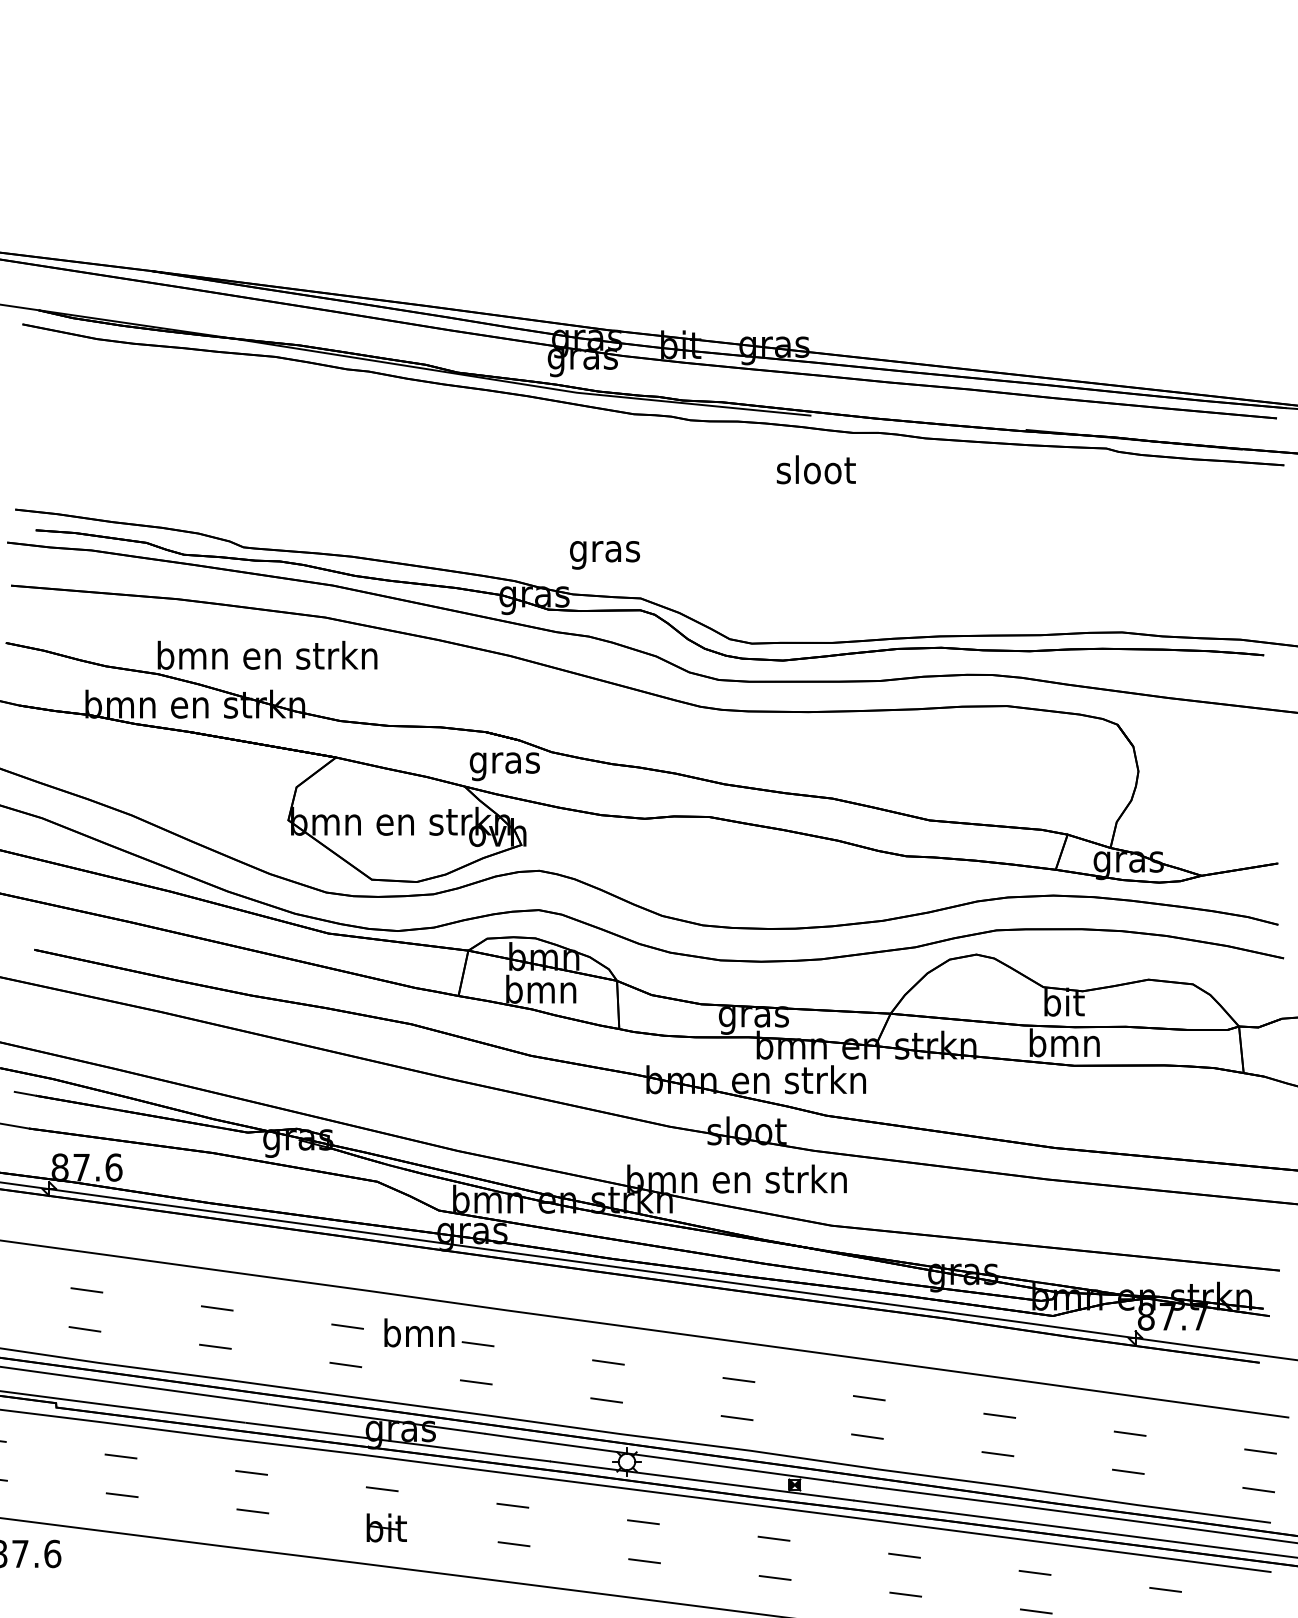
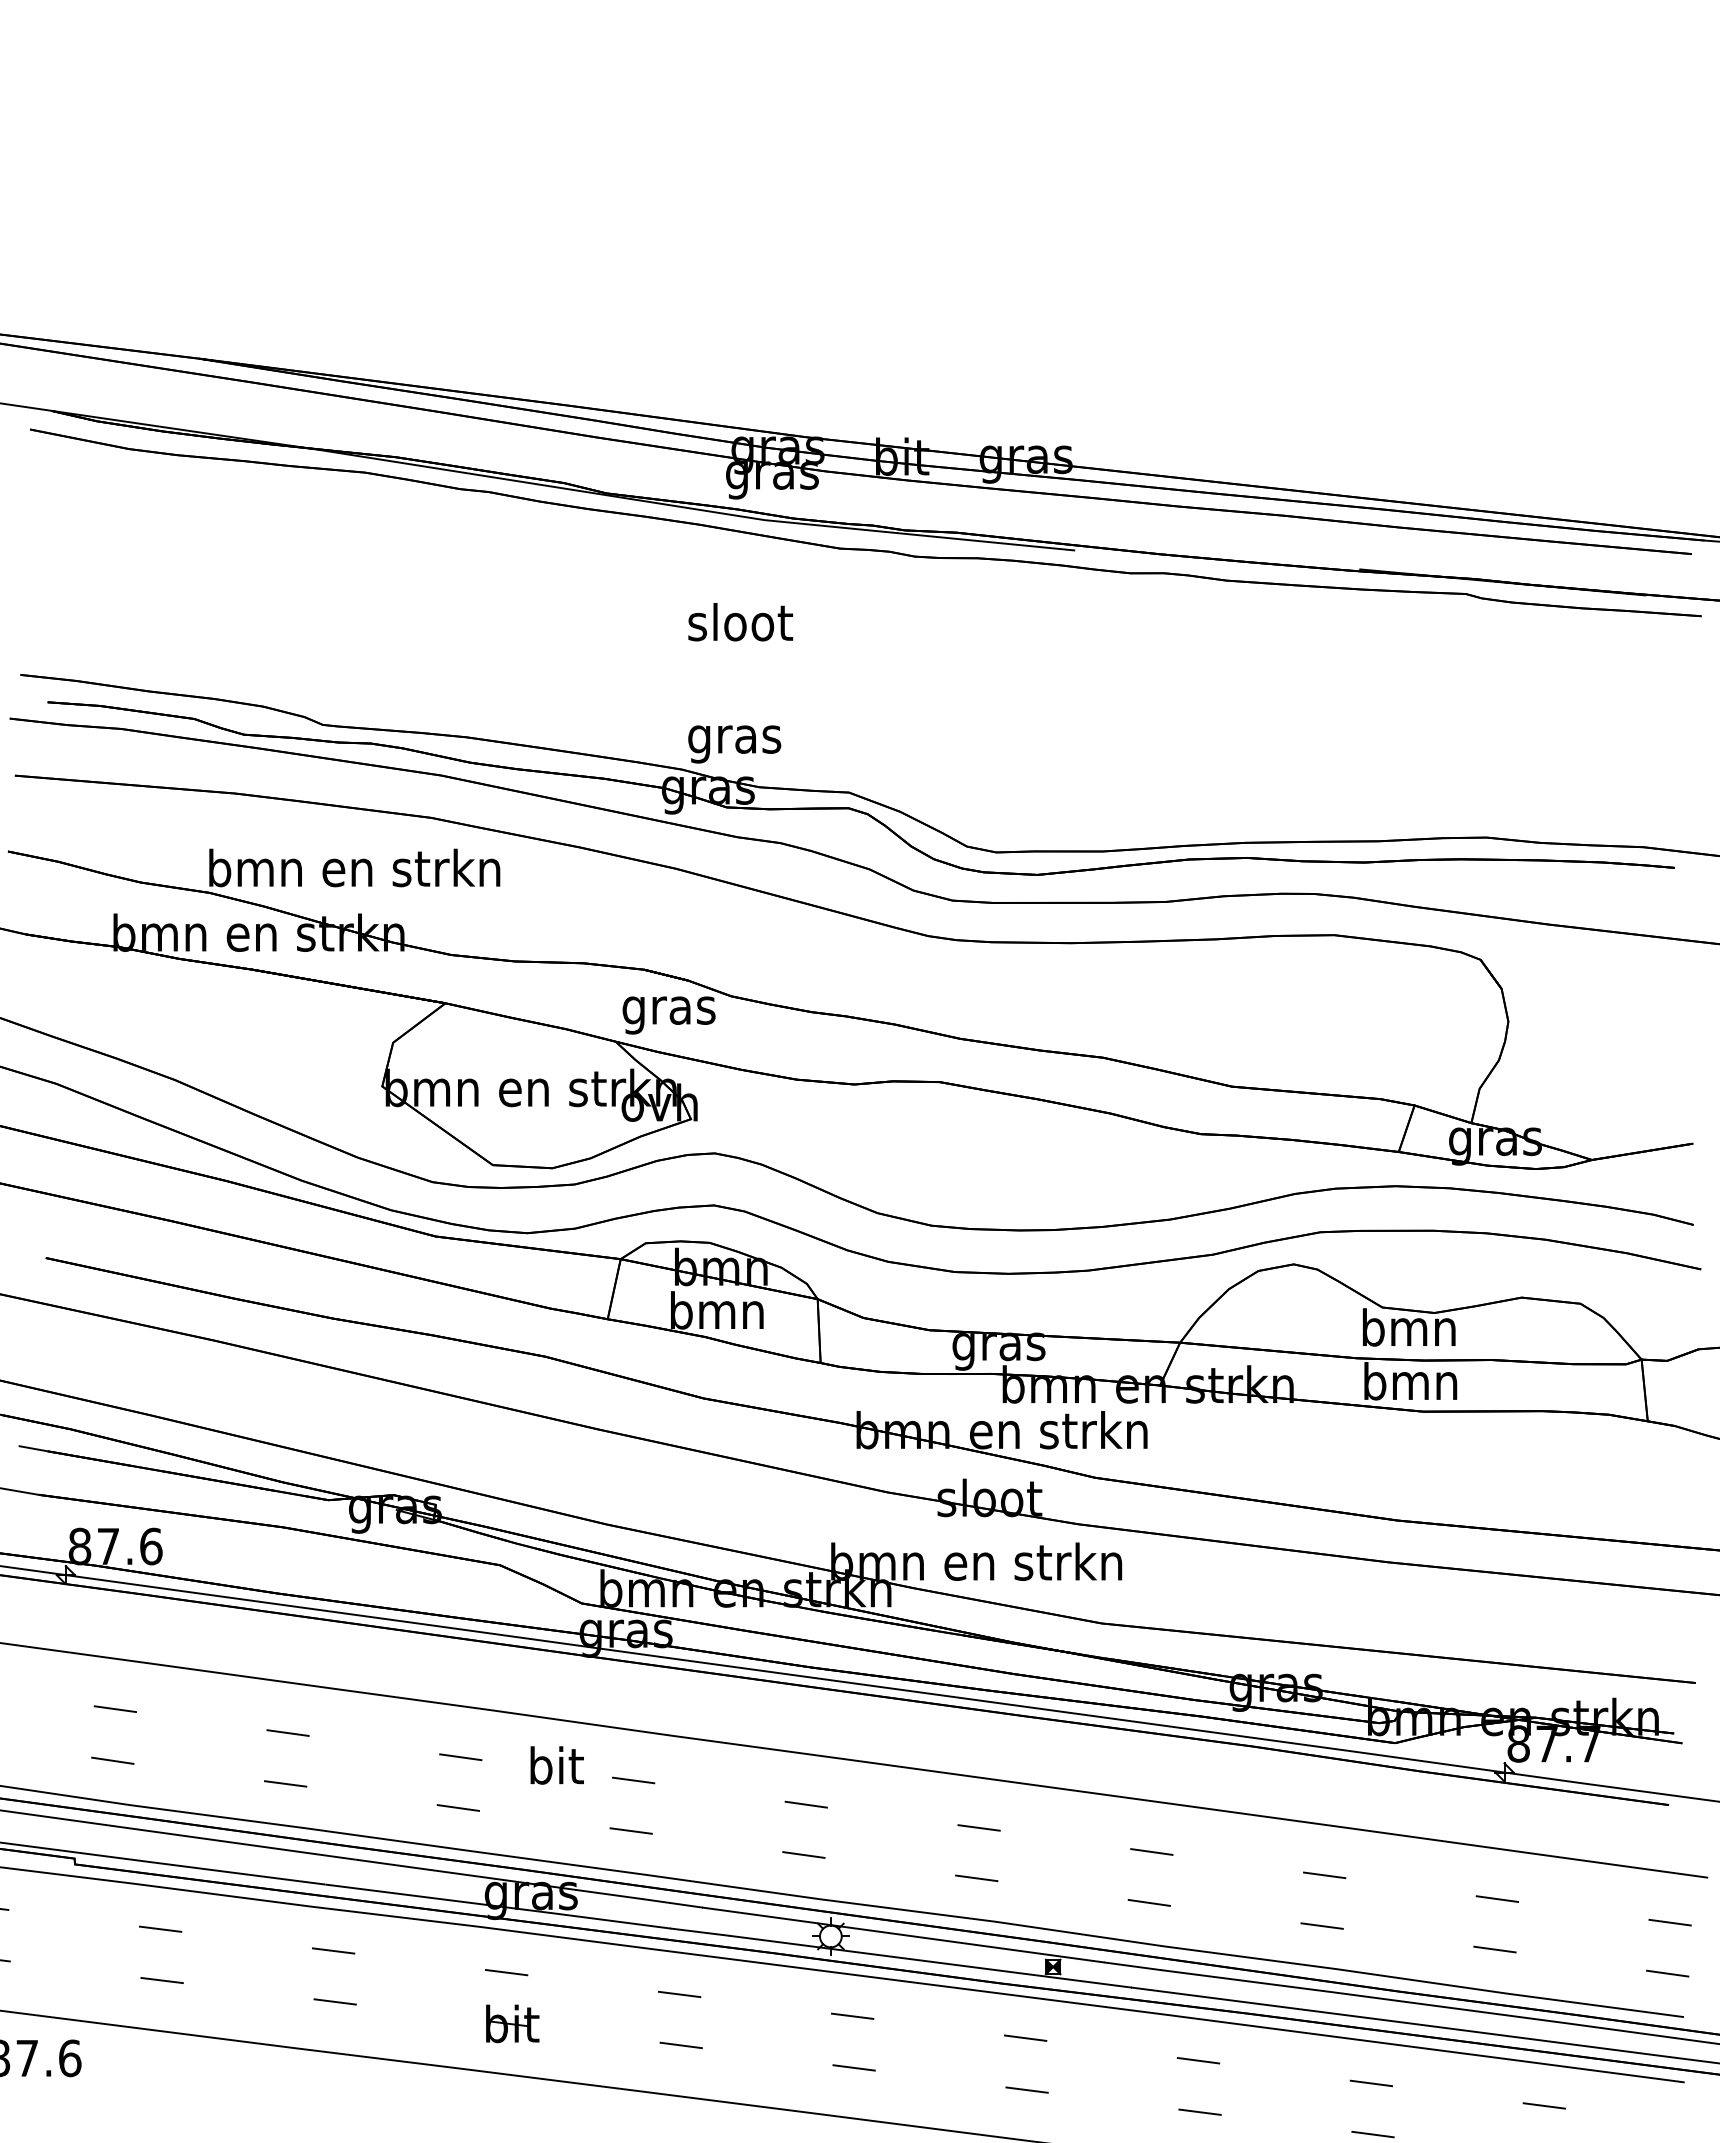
text: (816, 470) -> (740, 622), moved
text: (604, 555) -> (734, 744), moved
text: (1063, 1002) -> (1408, 1327), bit -> bmn
text: (419, 1332) -> (555, 1765), bmn -> bit

